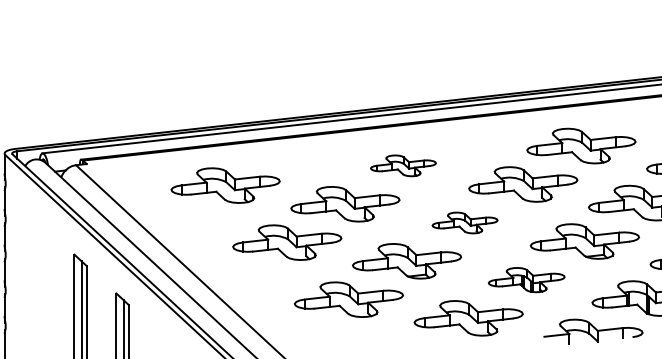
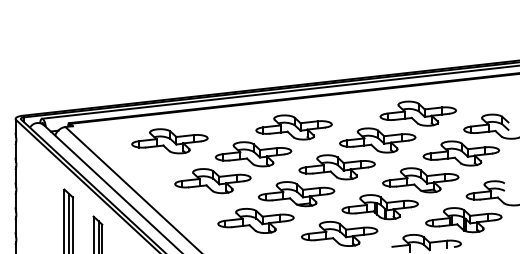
part: (402, 165) -> (293, 127), size x1.67
part: (464, 223) -> (336, 167), size x1.67
part: (525, 280) -> (379, 207), size x1.43

